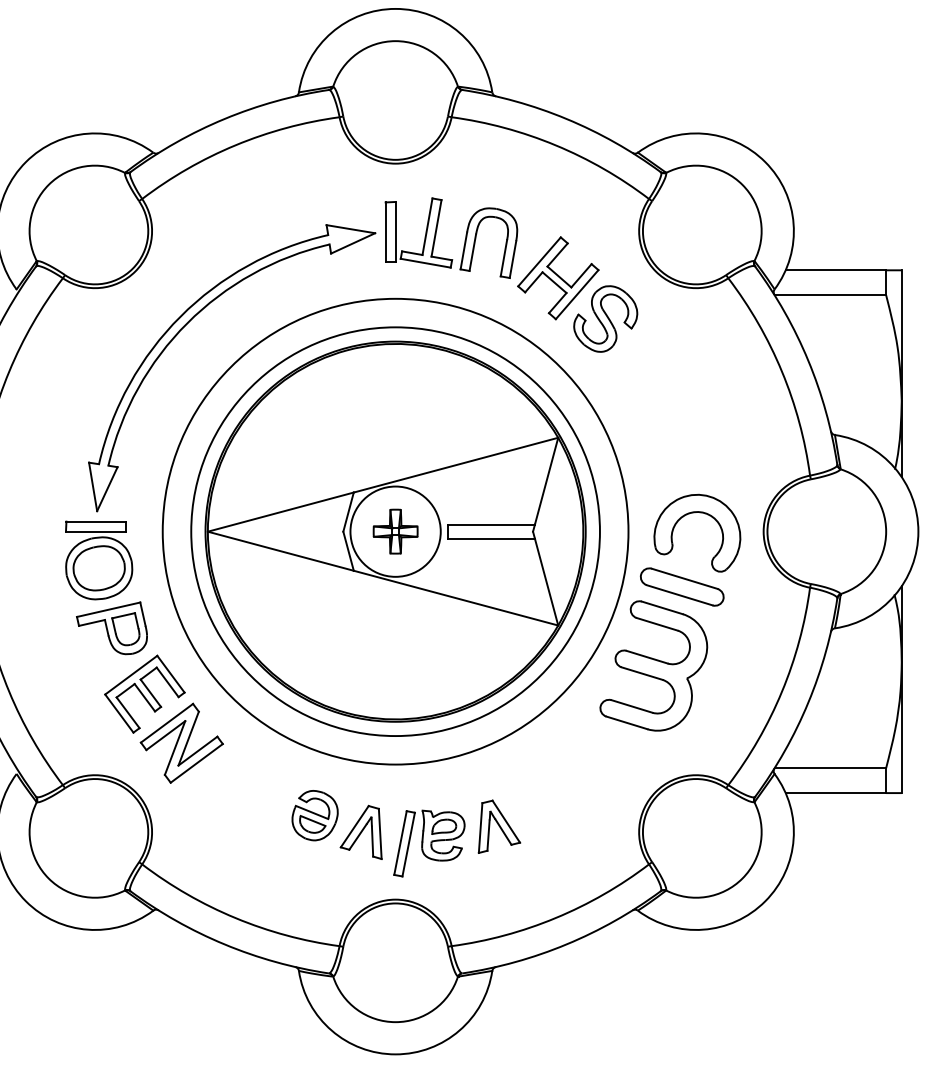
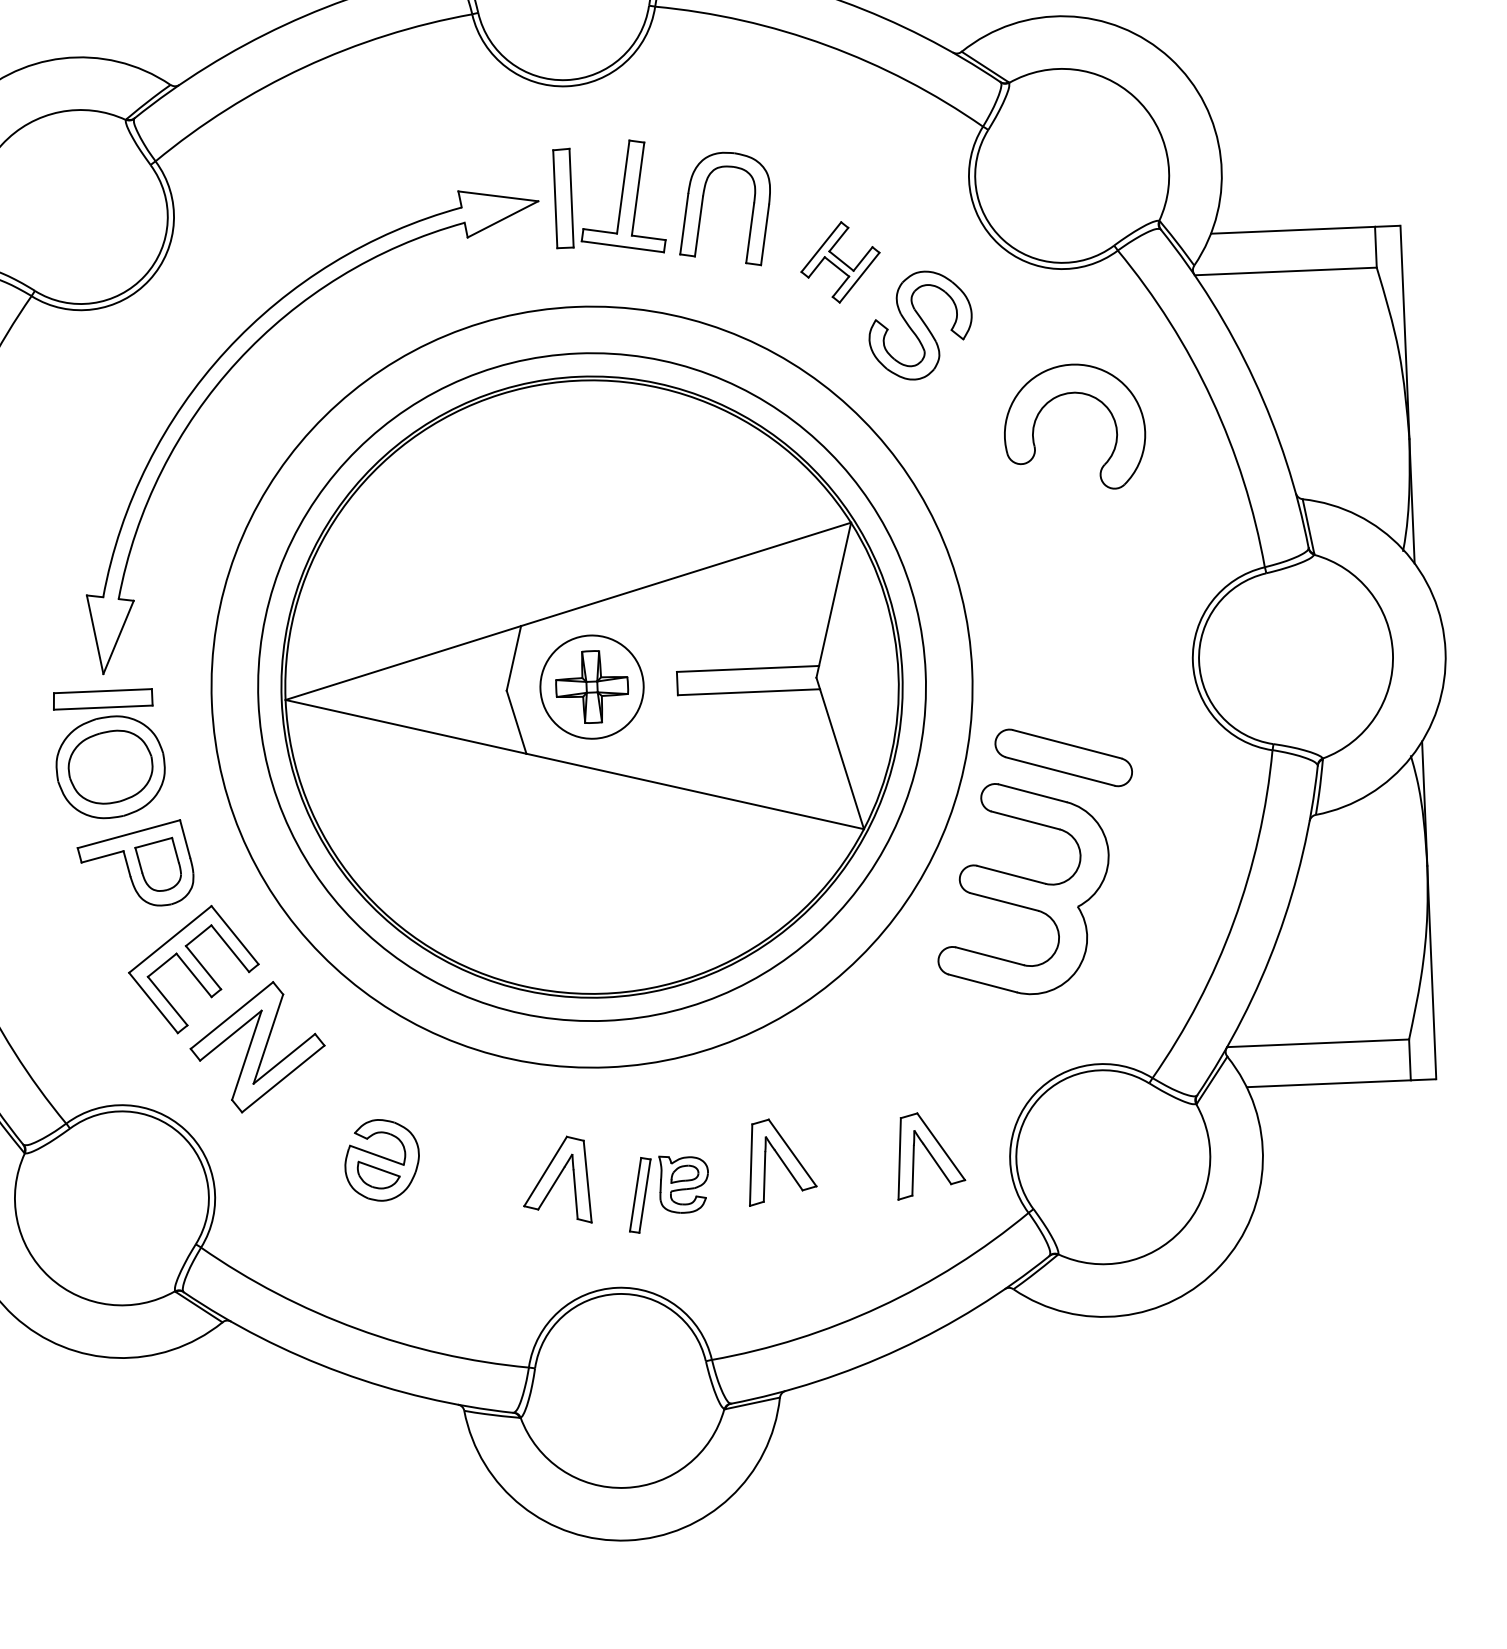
part: (558, 278) -> (840, 262), size x0.6
part: (694, 513) -> (1068, 395), moved
circle: (395, 531) -> (591, 686), size x0.7
part: (314, 815) -> (381, 1160), moved
part: (590, 826) -> (930, 1155), added
part: (429, 843) -> (668, 1193), size x0.7

